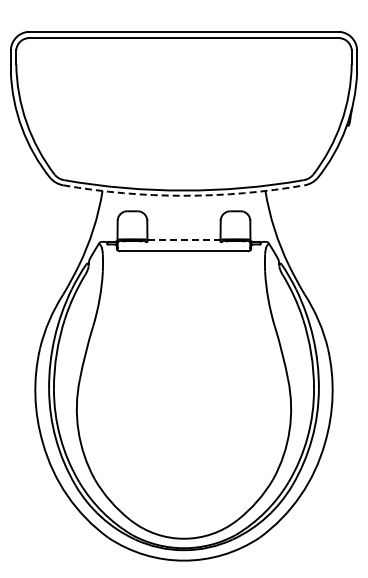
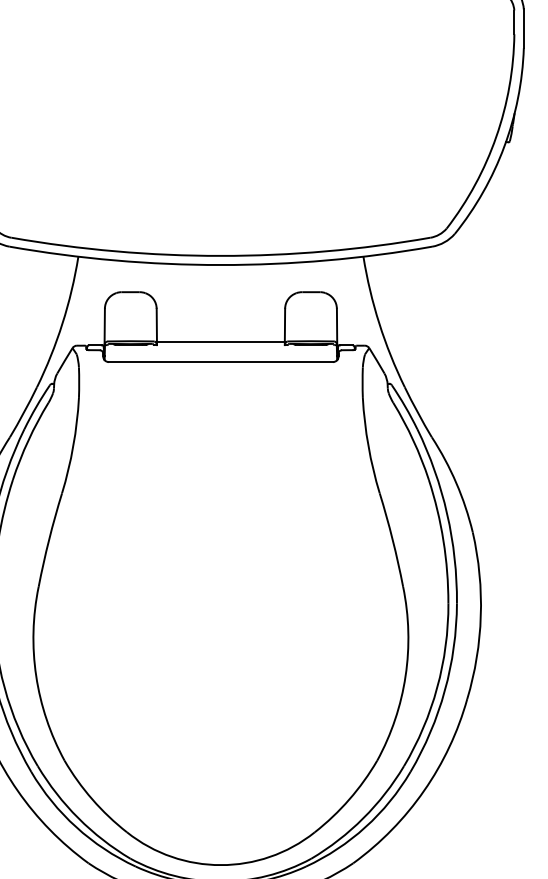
arc: (184, 195) -> (221, 264), dashed -> solid
line: (184, 239) -> (221, 341), dashed -> solid

